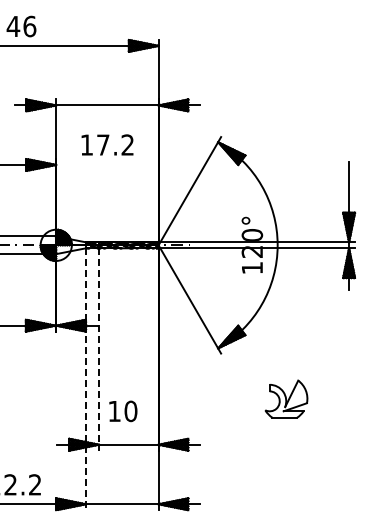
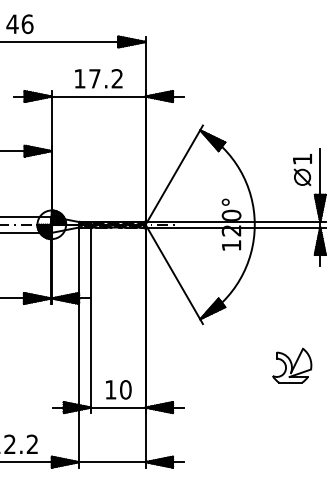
text: (107, 144) -> (98, 78), moved
part: (329, 185) -> (302, 169), added
line: (99, 349) -> (91, 320), dashed -> solid
line: (85, 379) -> (78, 347), dashed -> solid
part: (286, 398) -> (292, 365), moved
text: (123, 411) -> (118, 389), moved

